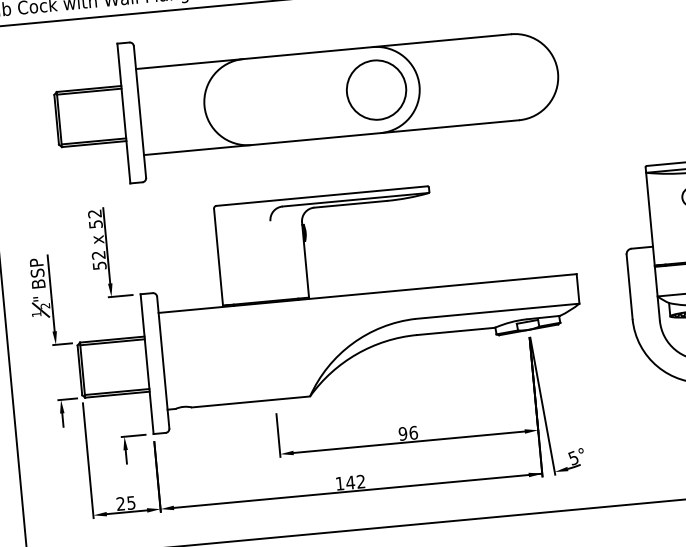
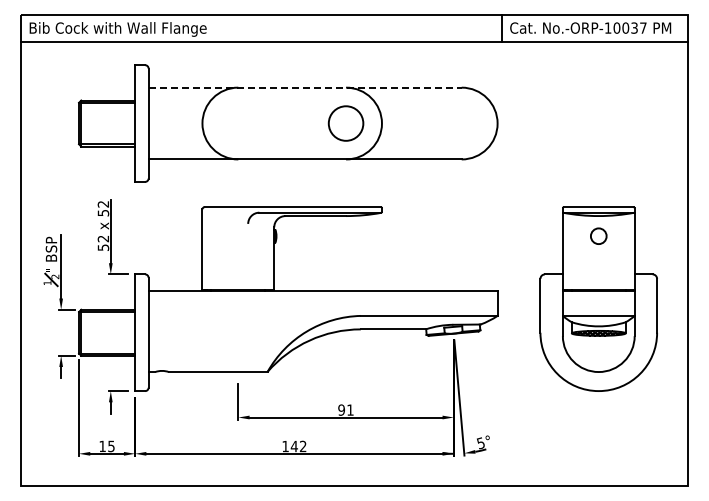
line: (323, 51) -> (305, 87), solid -> dashed
circle: (375, 90) -> (345, 123), size x0.7
text: (413, 432) -> (350, 409), 96 -> 91
text: (120, 502) -> (102, 445), 25 -> 15

